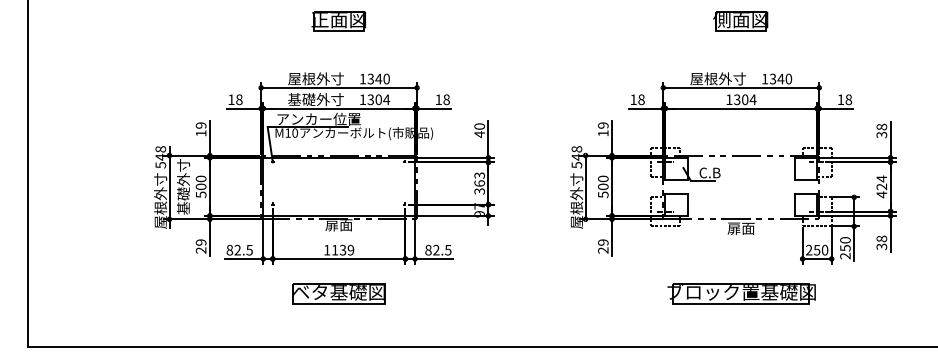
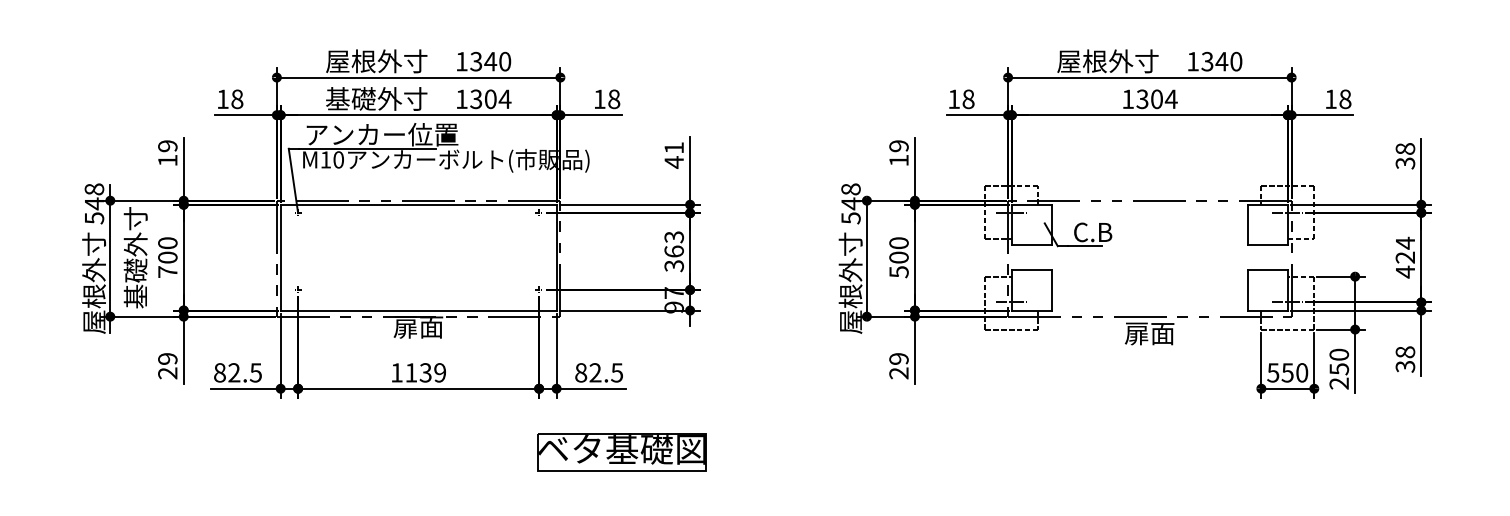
text: (479, 126) -> (673, 147), 40 -> 41
text: (201, 194) -> (168, 271), 500 -> 700
text: (809, 249) -> (1273, 371), 250 -> 550
part: (338, 293) -> (621, 451), moved
part: (741, 293) -> (1150, 451), removed

